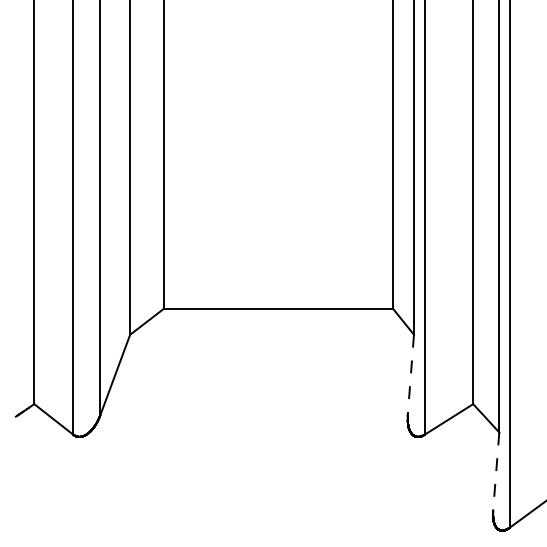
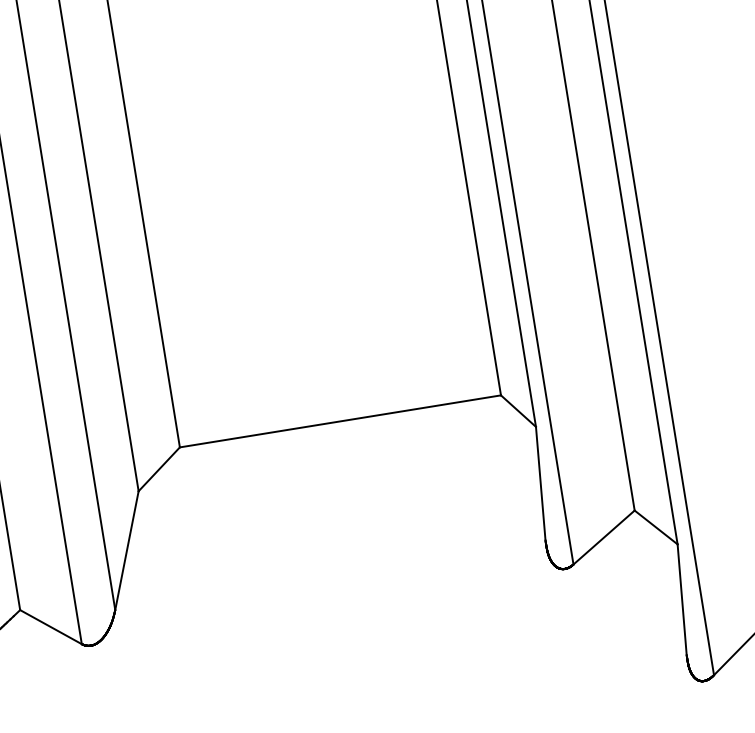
line: (410, 375) -> (540, 484), dashed -> solid
line: (496, 472) -> (682, 601), dashed -> solid

